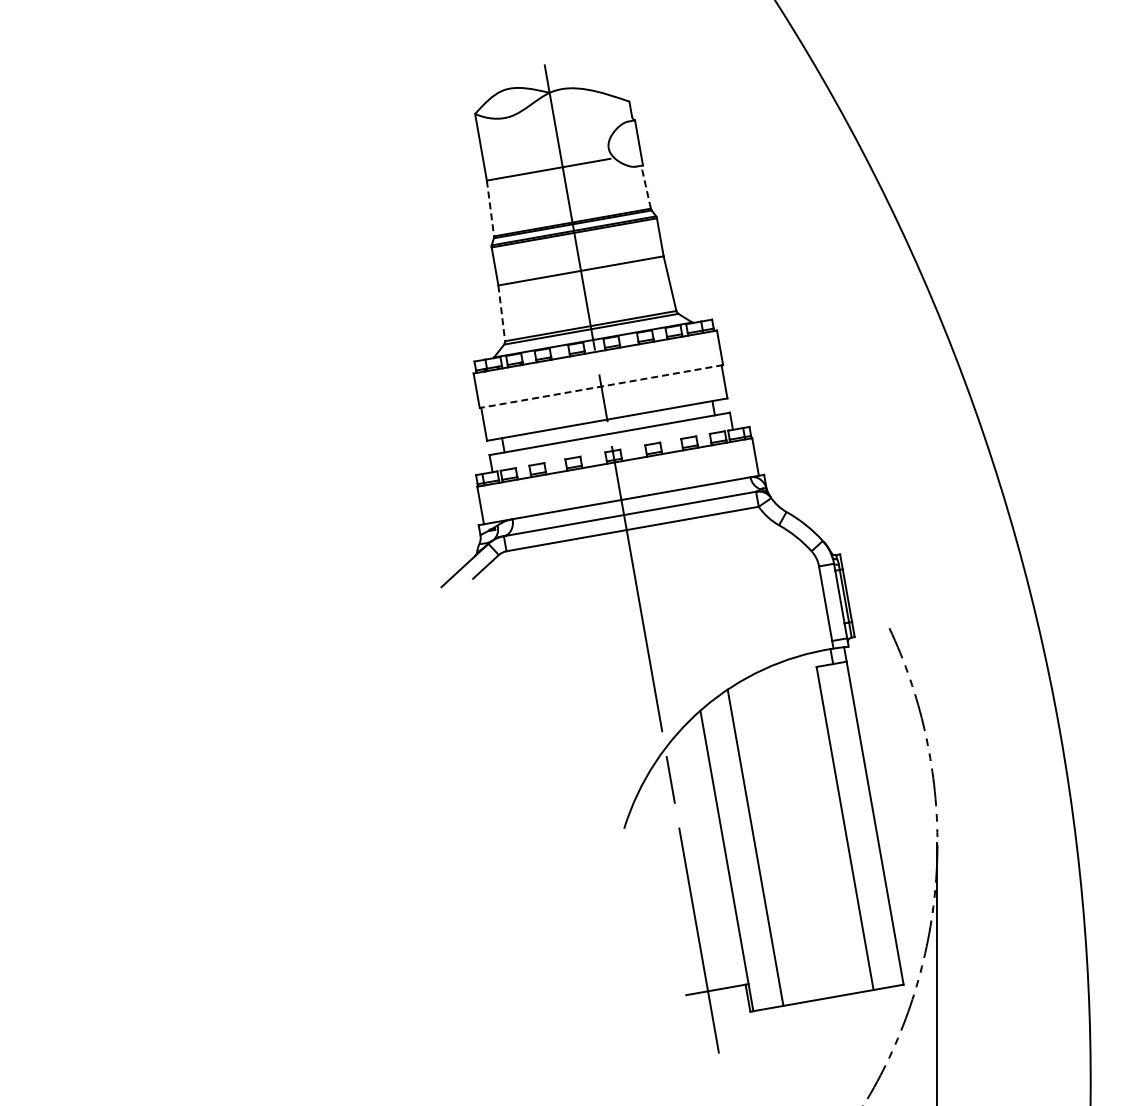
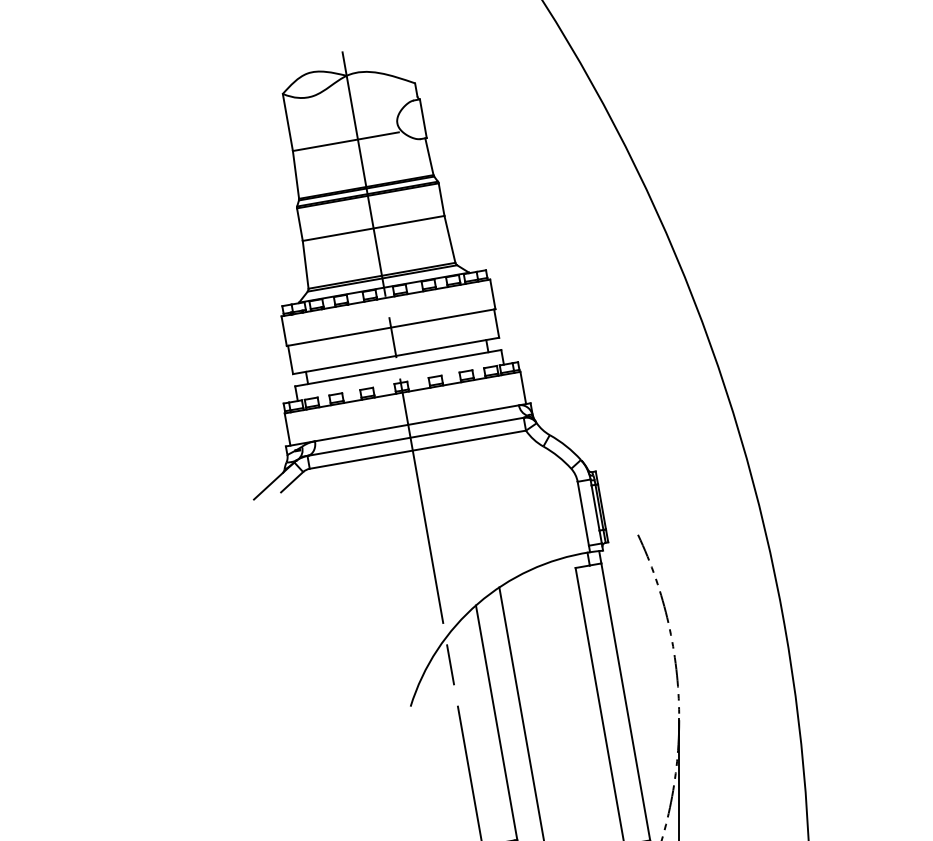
line: (646, 186) -> (429, 156), dashed -> solid
line: (490, 208) -> (296, 174), dashed -> solid
line: (501, 313) -> (305, 264), dashed -> solid
line: (601, 386) -> (391, 327), dashed -> solid

